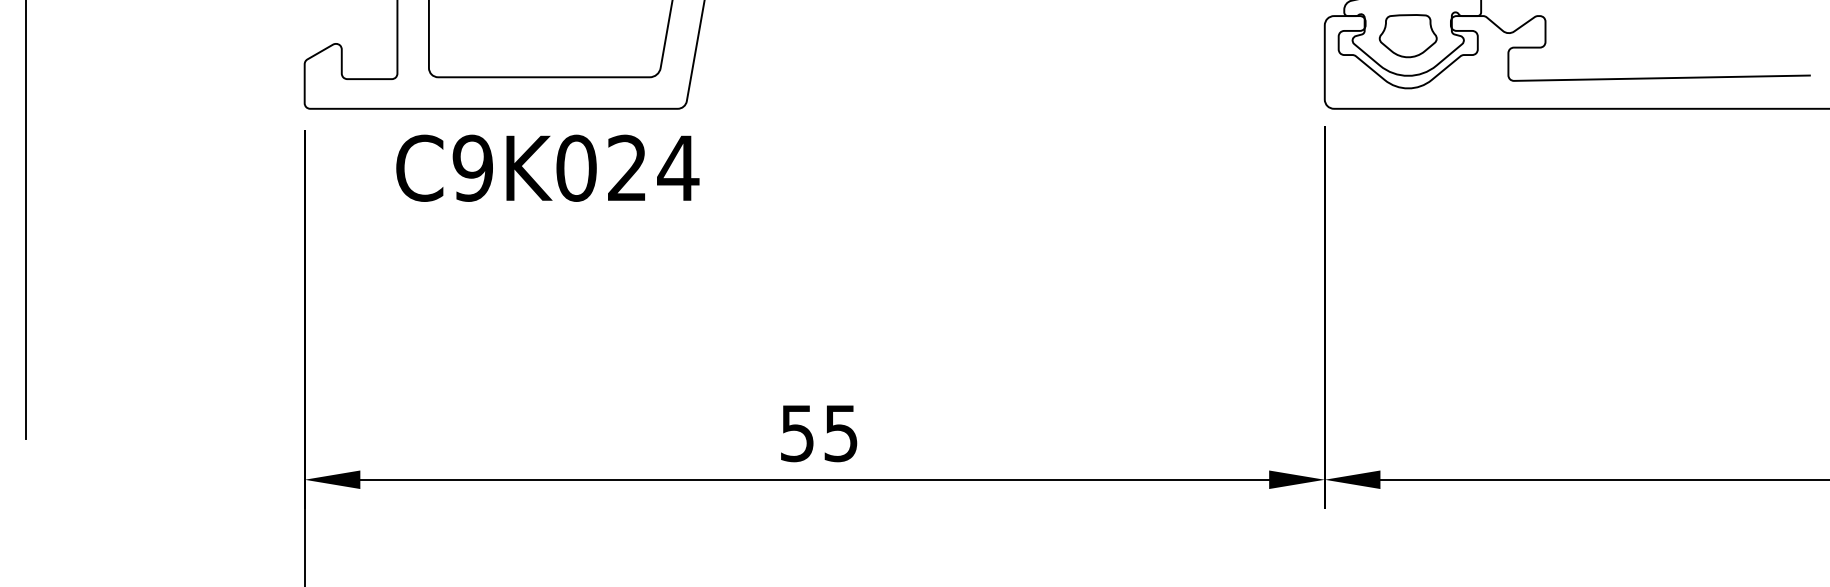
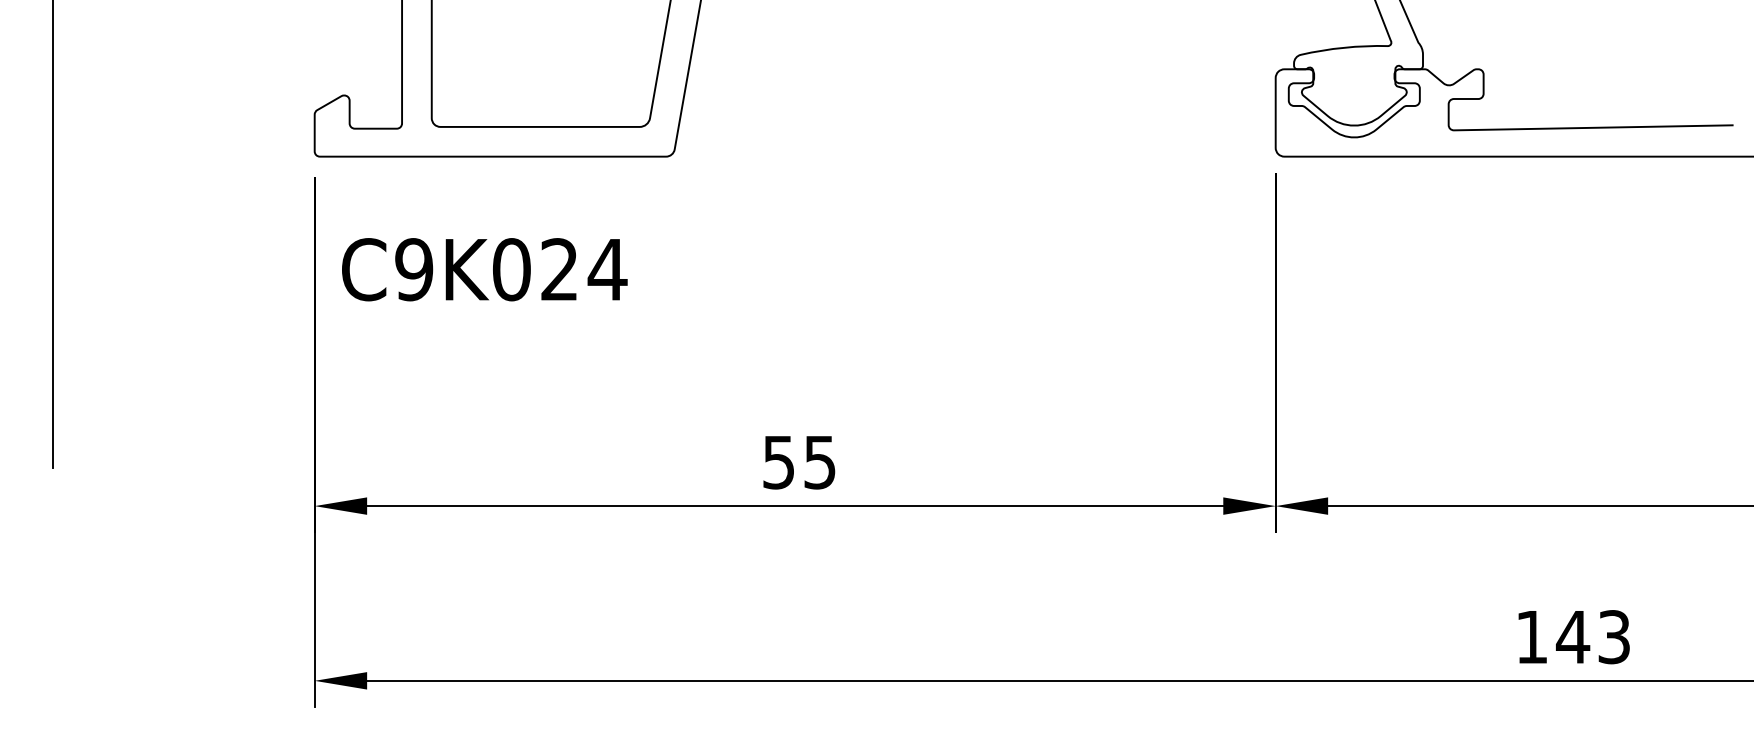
part: (1408, 35) -> (1354, 87), removed
text: (547, 168) -> (484, 269), moved

